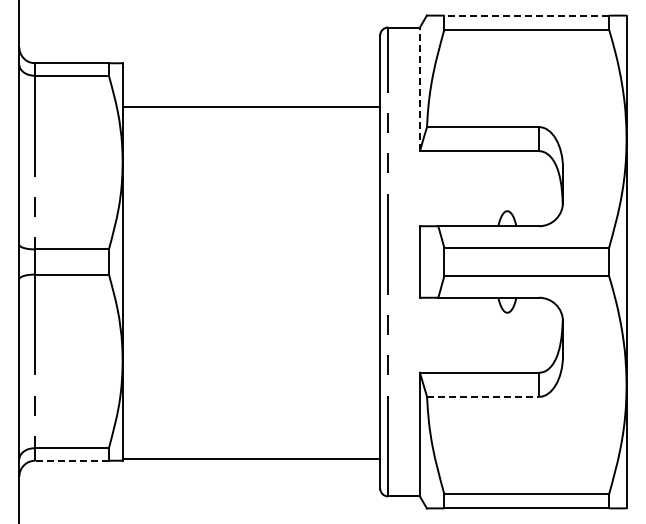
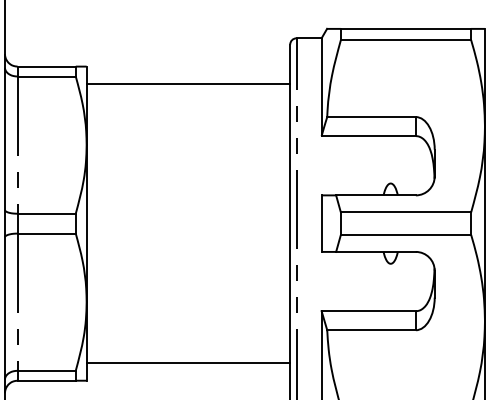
line: (526, 15) -> (405, 28), dashed -> solid
line: (419, 89) -> (321, 87), dashed -> solid
line: (251, 106) -> (188, 84), moved
line: (483, 396) -> (371, 329), dashed -> solid
line: (251, 459) -> (188, 363), moved
line: (72, 460) -> (46, 380), dashed -> solid

